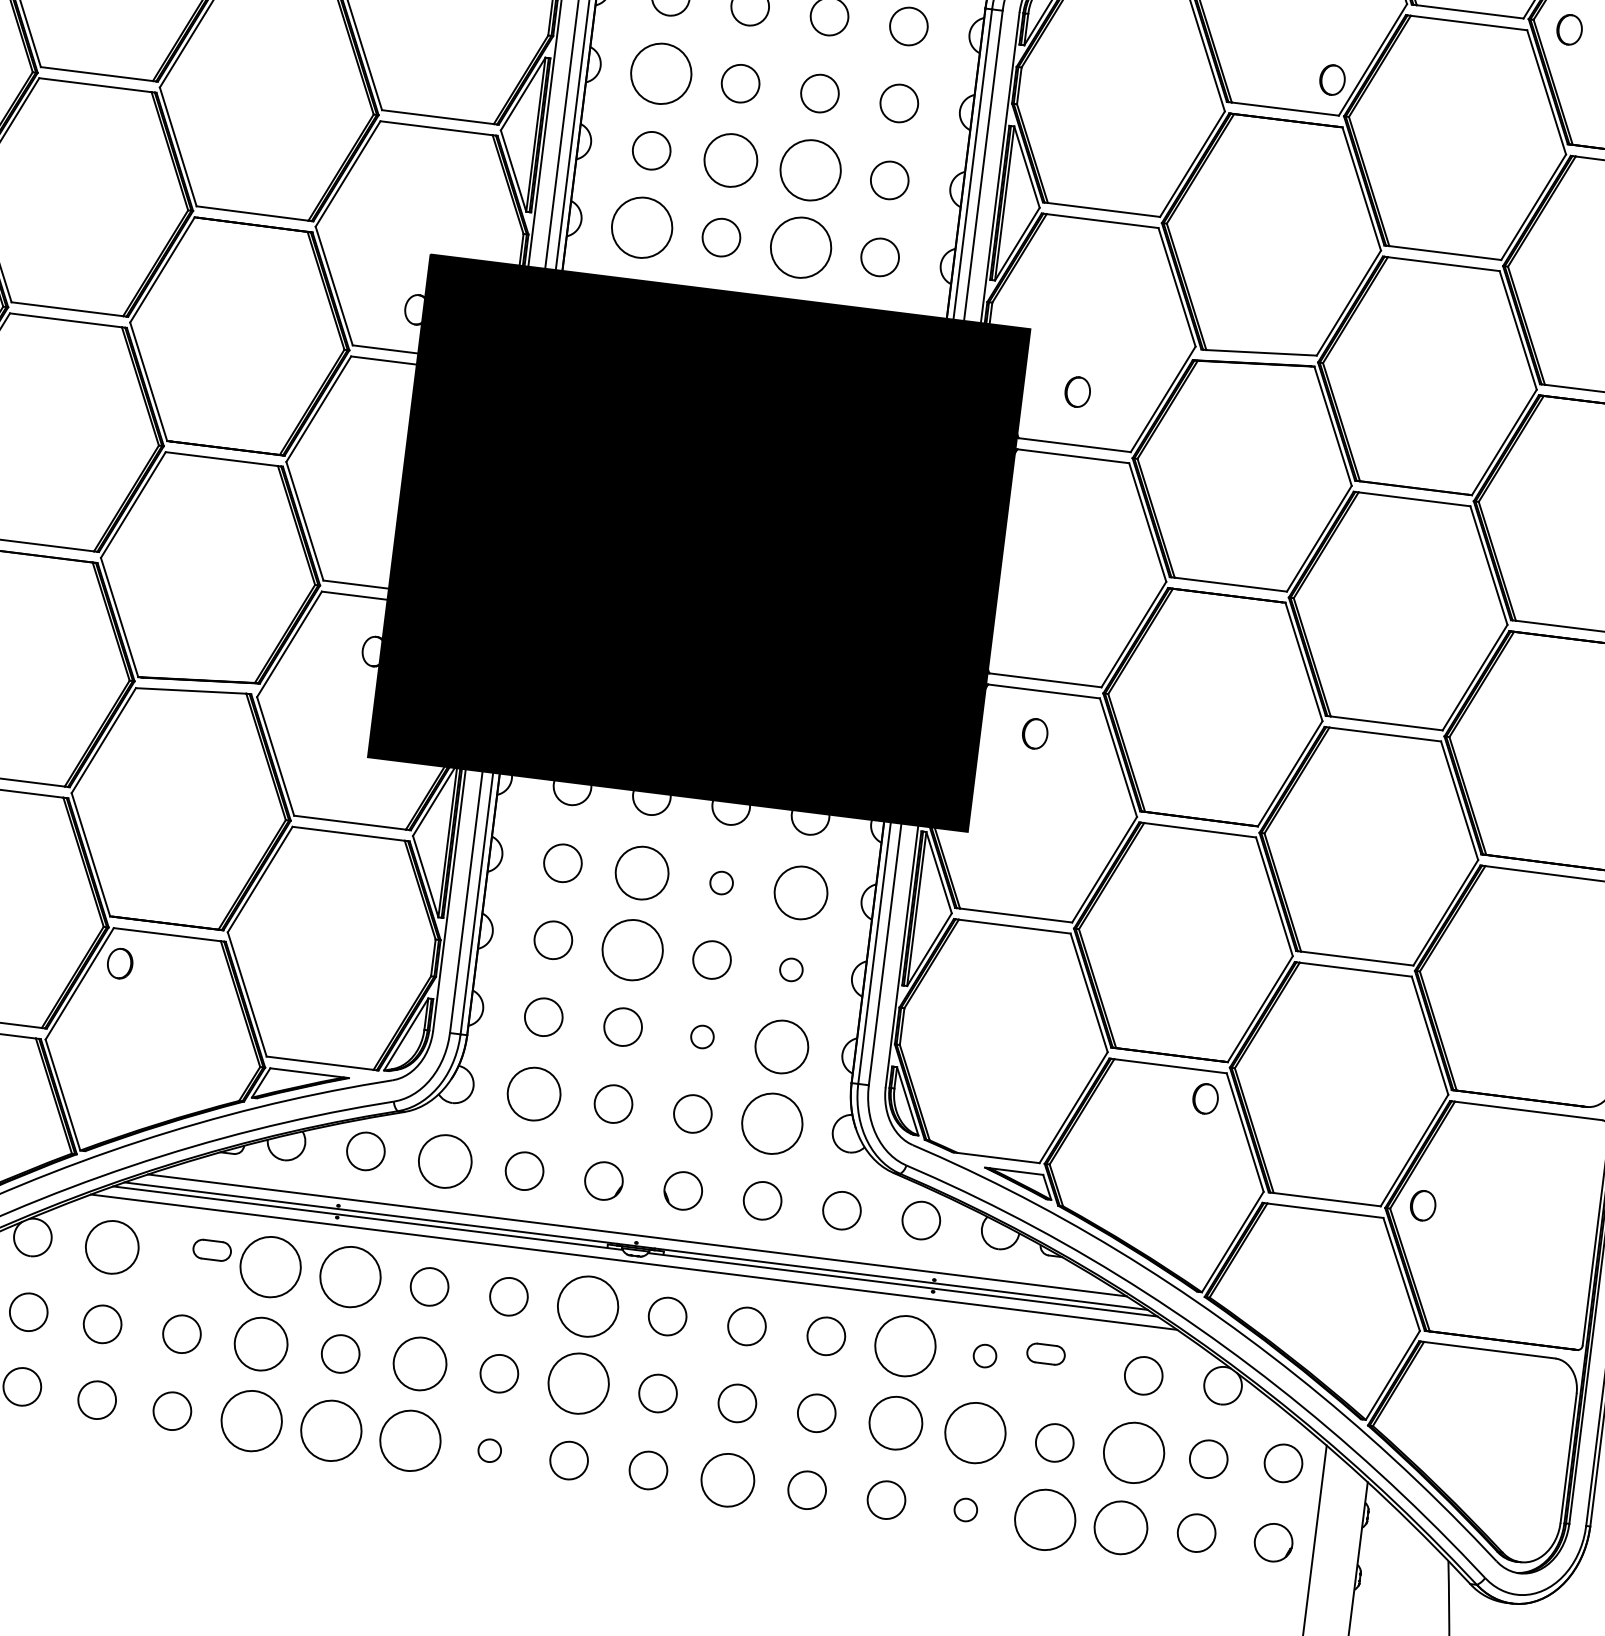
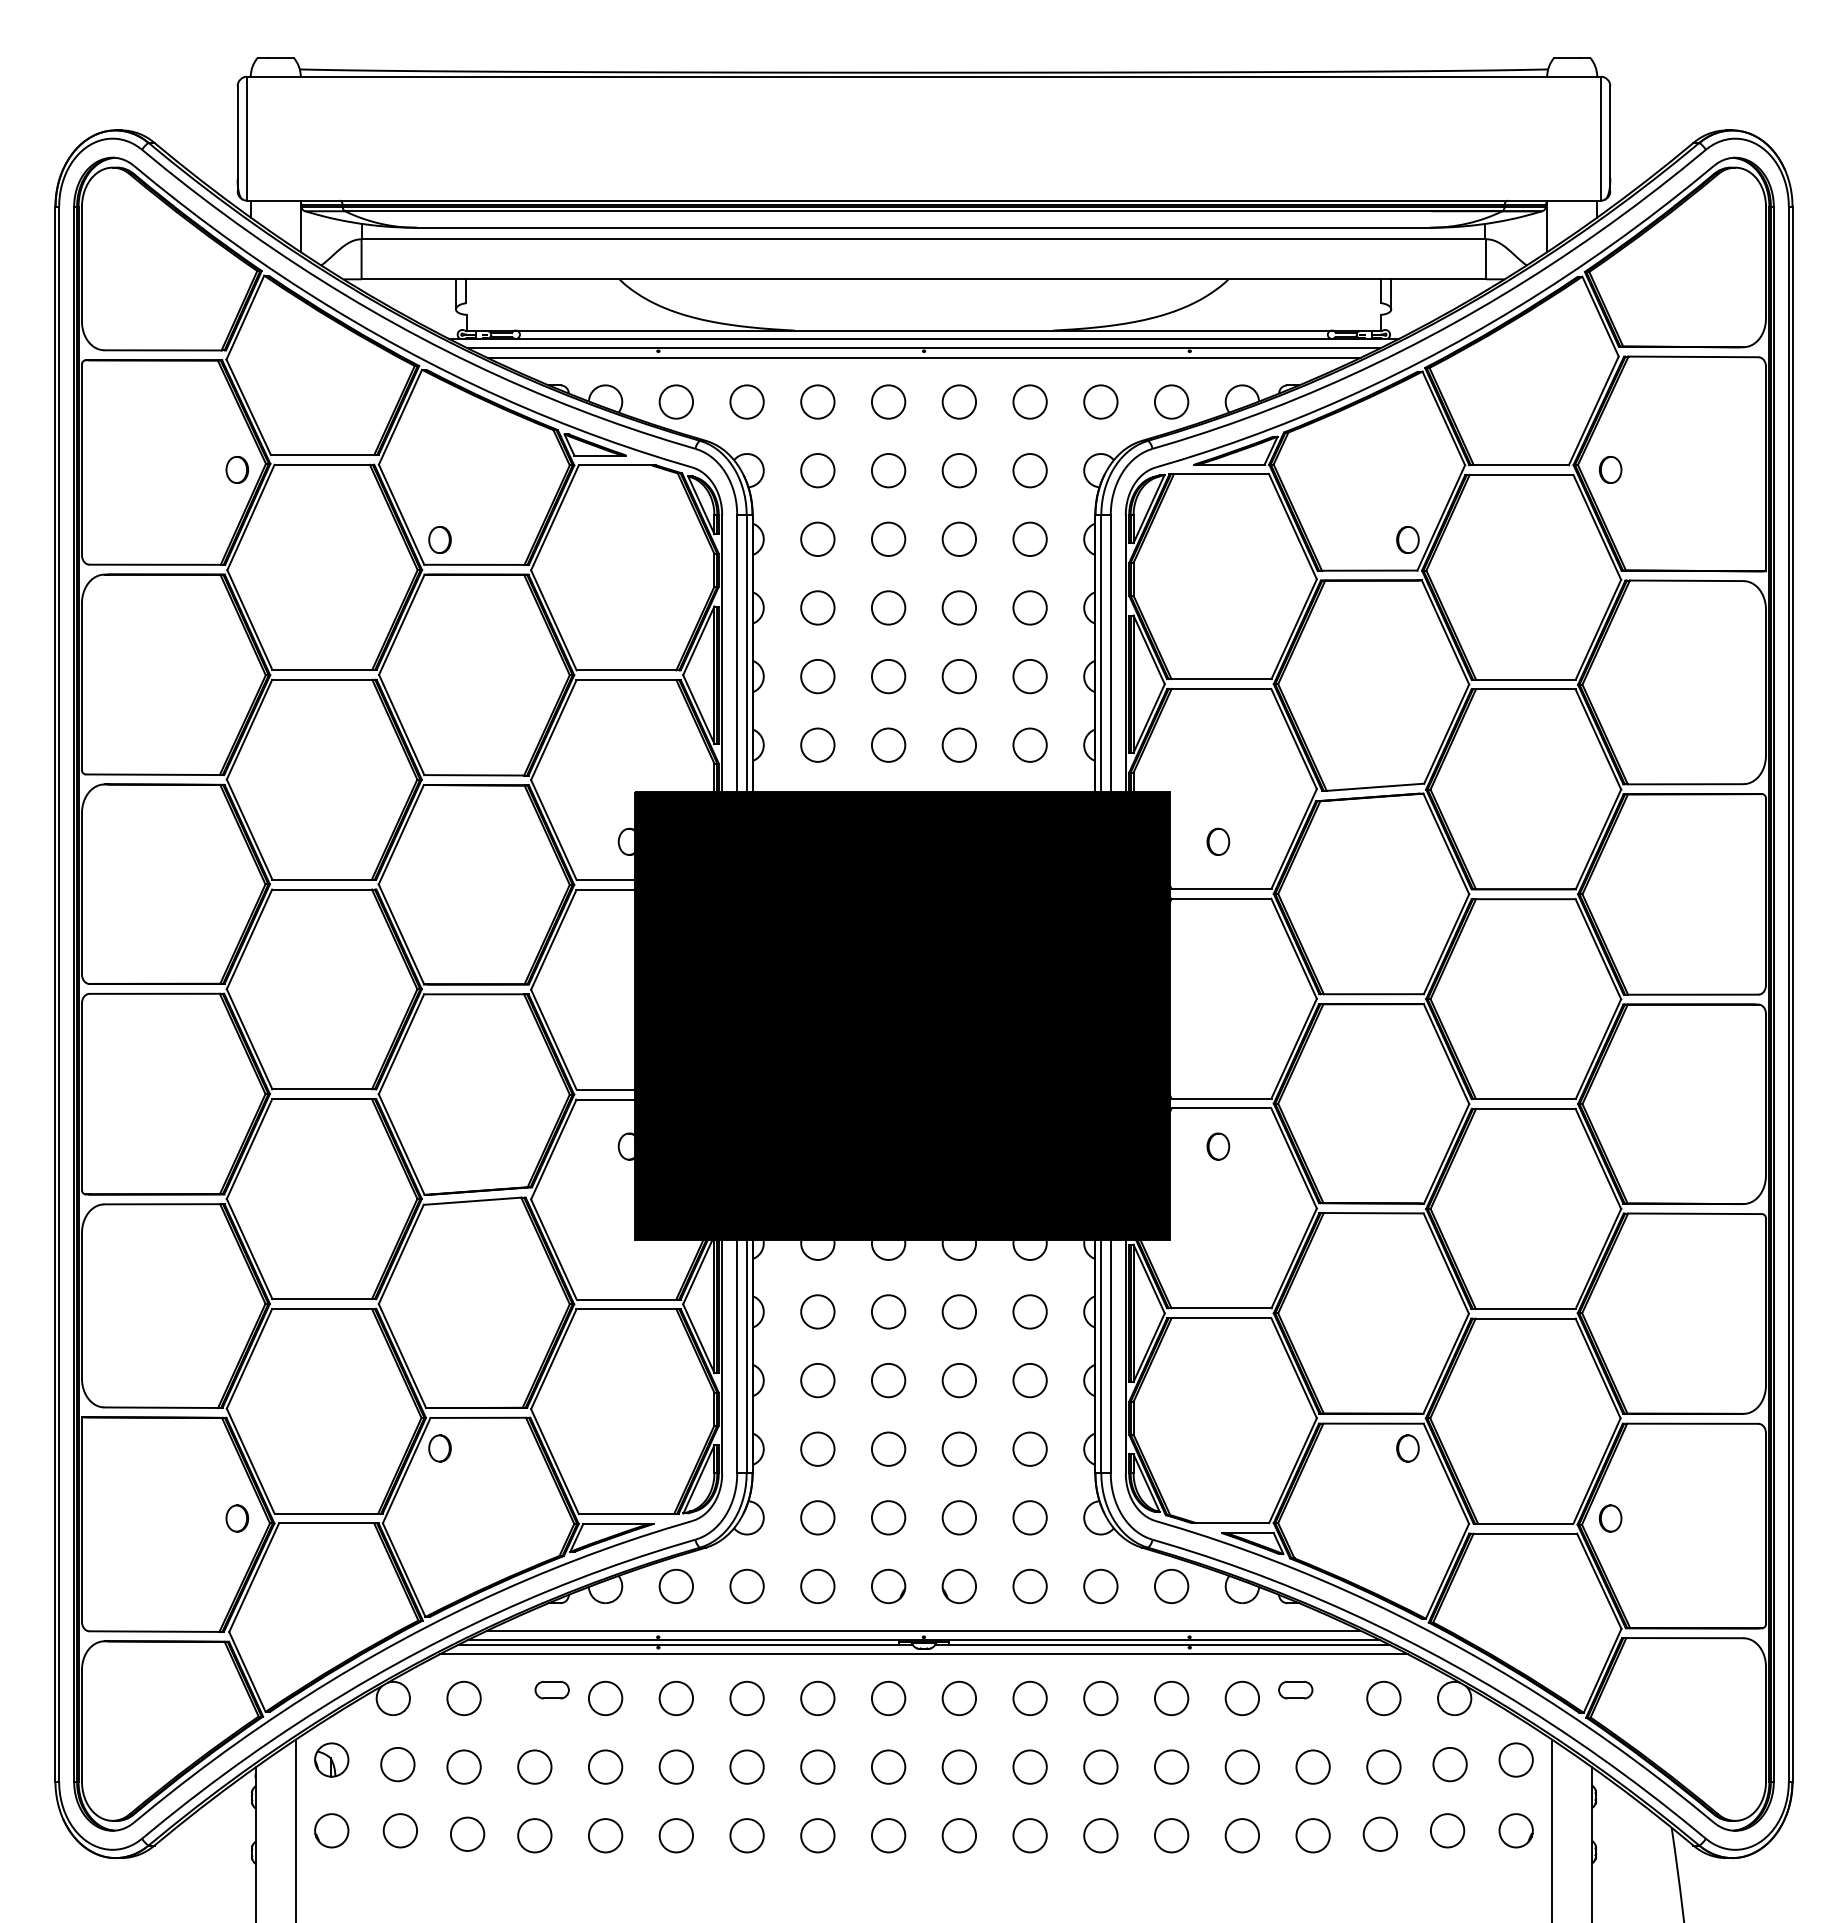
circle: (660, 73) -> (817, 607), size x0.62
circle: (730, 160) -> (888, 676), size x0.71
circle: (809, 170) -> (958, 676), size x0.62
circle: (641, 226) -> (817, 744), size x0.62
circle: (799, 246) -> (958, 744), size x0.62
circle: (642, 872) -> (888, 1311), size x0.71
circle: (721, 882) -> (959, 1311), size x1.67
circle: (800, 892) -> (1029, 1311), size x0.71
circle: (632, 950) -> (888, 1380), size x0.62
circle: (790, 969) -> (1029, 1380), size x1.67
circle: (702, 1036) -> (959, 1448), size x1.67
circle: (781, 1046) -> (1029, 1448), size x0.71
circle: (533, 1093) -> (817, 1517), size x0.71
circle: (771, 1123) -> (1029, 1517), size x0.62
circle: (444, 1160) -> (746, 1585), size x0.71
circle: (111, 1247) -> (463, 1698), size x0.71
circle: (270, 1267) -> (605, 1698), size x0.62
circle: (349, 1276) -> (675, 1698), size x0.62
circle: (588, 1306) -> (888, 1698), size x0.62
circle: (261, 1343) -> (605, 1766), size x0.71
circle: (905, 1346) -> (1171, 1698), size x0.62
circle: (985, 1356) -> (1242, 1698), size x1.67
circle: (419, 1363) -> (746, 1766), size x0.71
circle: (578, 1382) -> (888, 1766), size x0.62
circle: (251, 1420) -> (605, 1835), size x0.62
circle: (896, 1422) -> (1171, 1766), size x0.71
circle: (330, 1430) -> (675, 1835), size x0.62
circle: (975, 1432) -> (1242, 1766), size x0.62
circle: (409, 1440) -> (746, 1835), size x0.62
circle: (489, 1450) -> (817, 1835), size x1.67
circle: (1133, 1452) -> (1383, 1766), size x0.62
circle: (727, 1480) -> (1029, 1835), size x0.71
circle: (966, 1509) -> (1242, 1835), size x1.67
circle: (1044, 1519) -> (1312, 1835), size x0.62
circle: (1119, 1526) -> (1379, 1833), size x0.71

